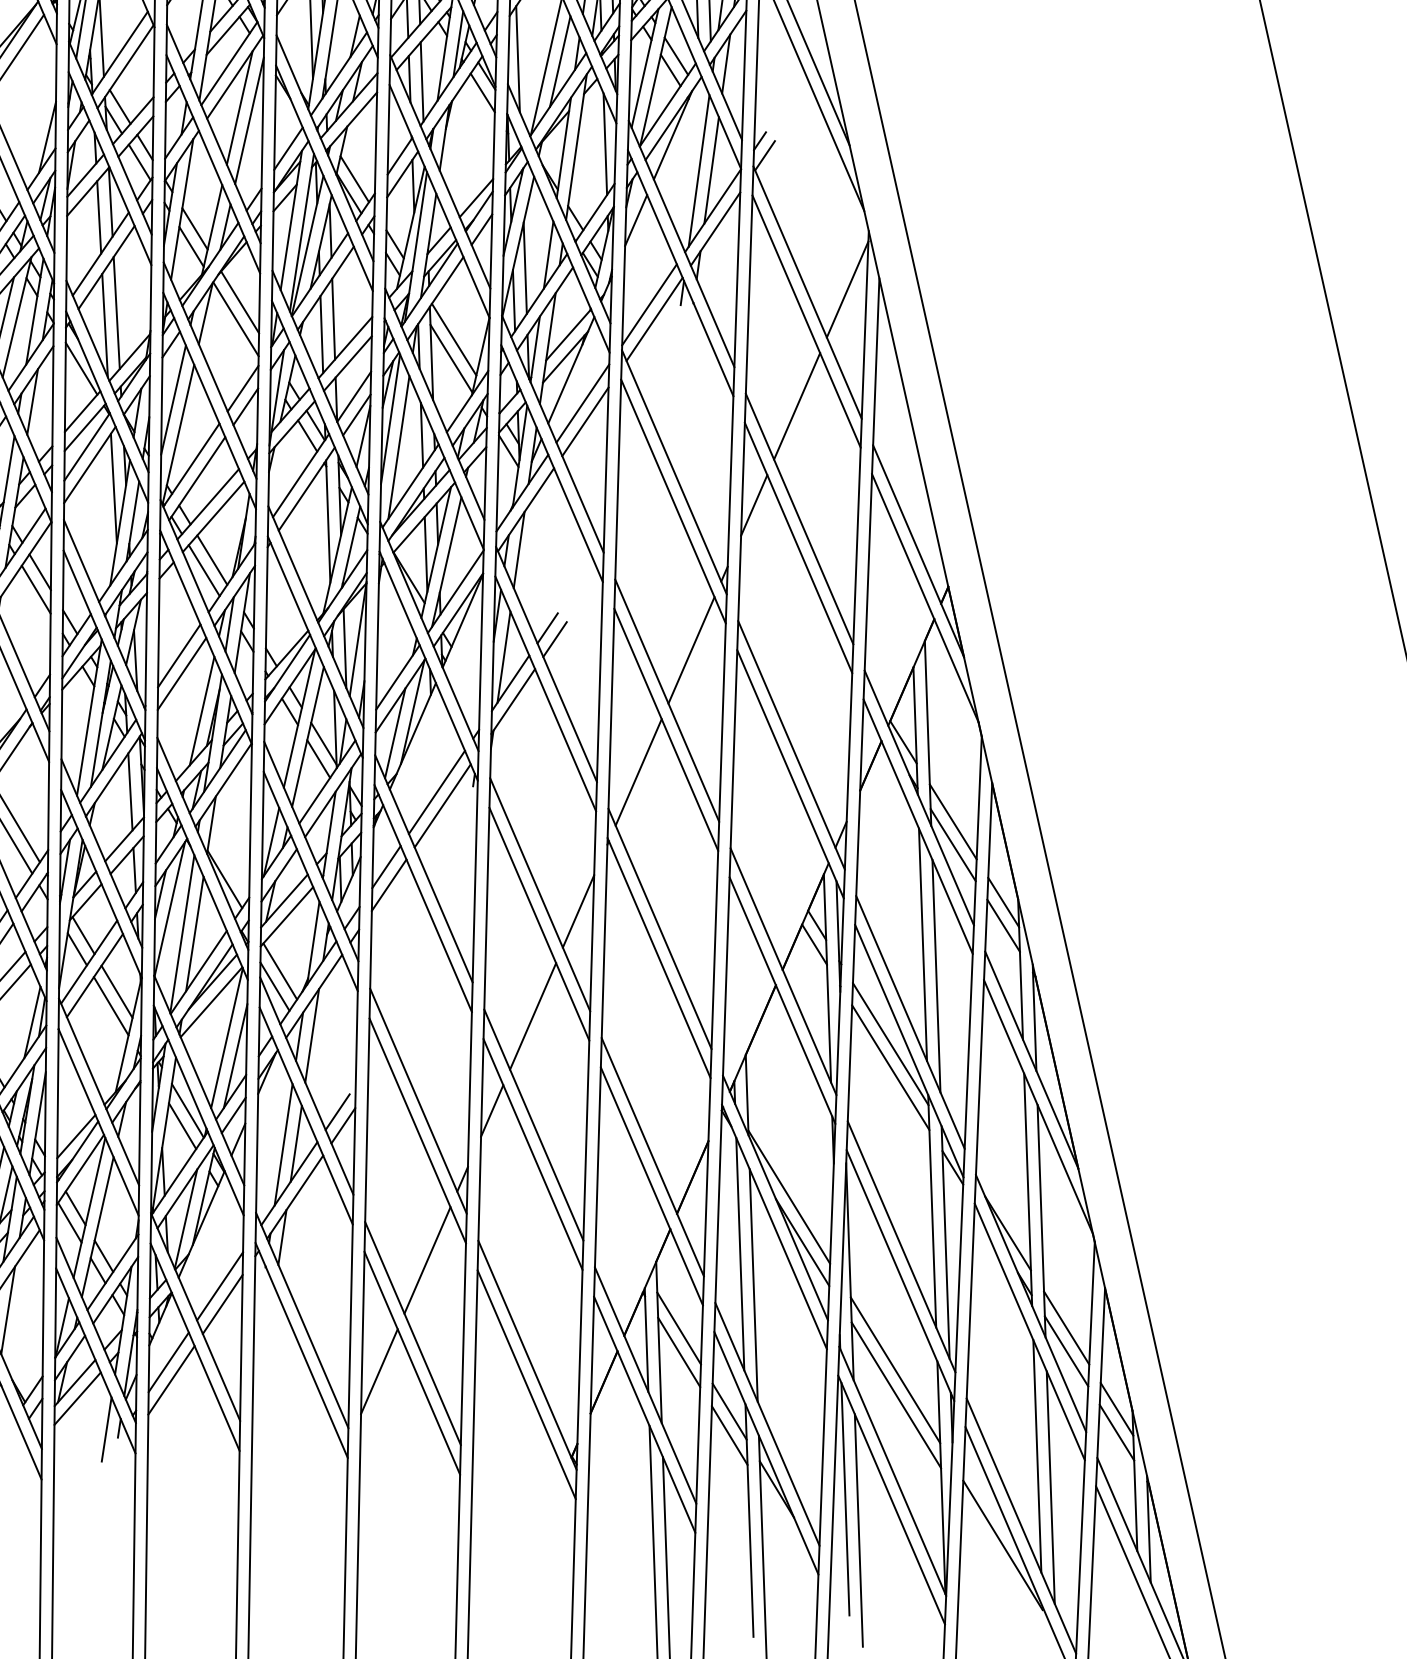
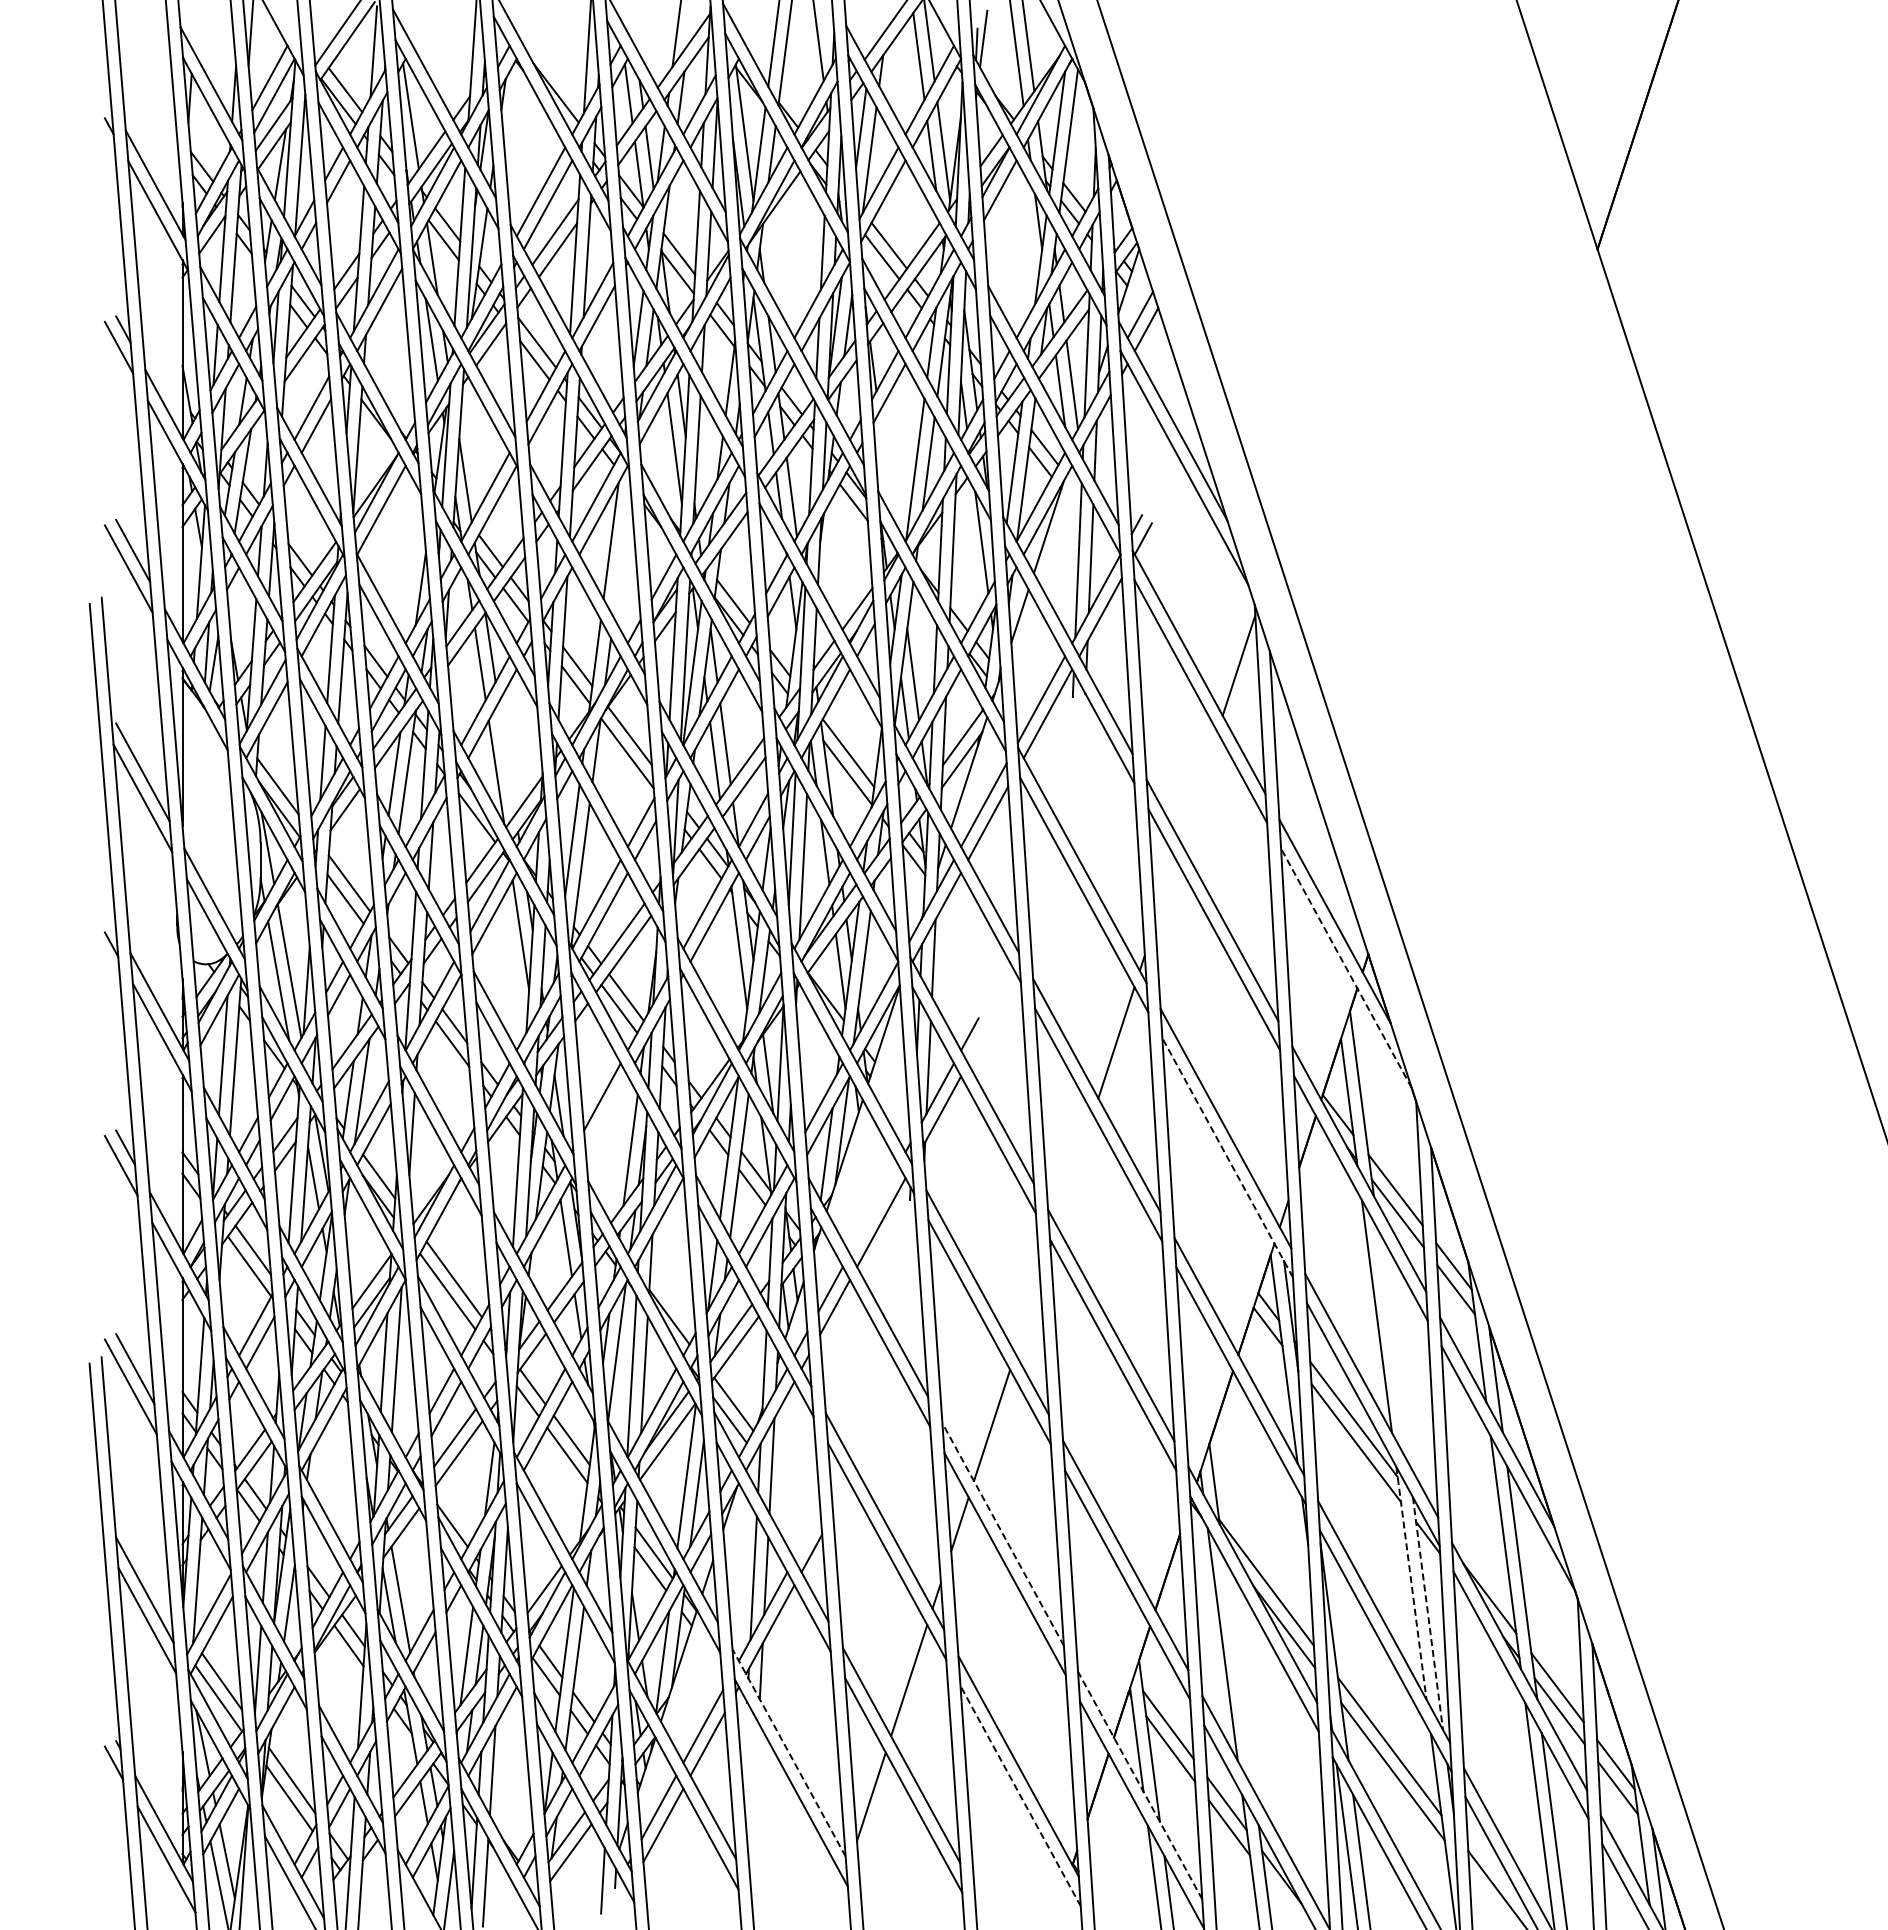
line: (517, 59) -> (885, 465), removed
line: (248, 120) -> (621, 552), removed
line: (116, 312) -> (506, 758), removed
line: (797, 406) -> (1199, 787), removed
line: (754, 504) -> (1165, 890), removed
line: (925, 597) -> (1346, 967), solid -> dashed
line: (555, 639) -> (978, 1044), removed
line: (181, 673) -> (606, 1114), removed
line: (638, 772) -> (1074, 1170), removed
line: (790, 773) -> (1227, 1157), solid -> dashed
line: (437, 792) -> (874, 1209), removed
line: (578, 911) -> (1027, 1315), removed
line: (936, 975) -> (1393, 1346), removed
line: (337, 1112) -> (804, 1540), removed
line: (534, 1125) -> (1003, 1534), solid -> dashed
line: (932, 1211) -> (1411, 1583), solid -> dashed
line: (946, 1243) -> (1428, 1614), solid -> dashed
line: (754, 1285) -> (1239, 1674), removed
line: (301, 1320) -> (788, 1752), solid -> dashed
line: (526, 1385) -> (1020, 1796), solid -> dashed
line: (645, 1385) -> (1140, 1785), solid -> dashed

